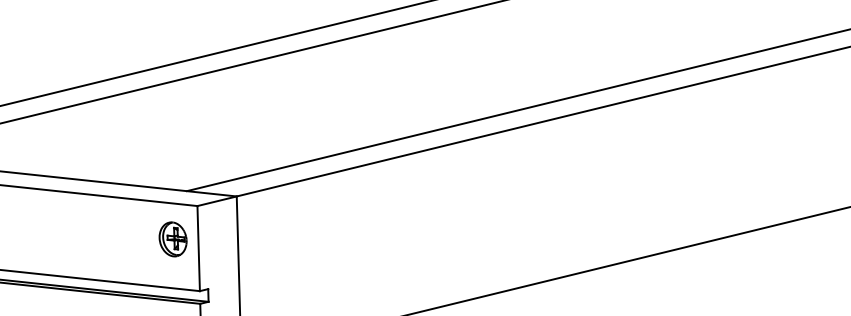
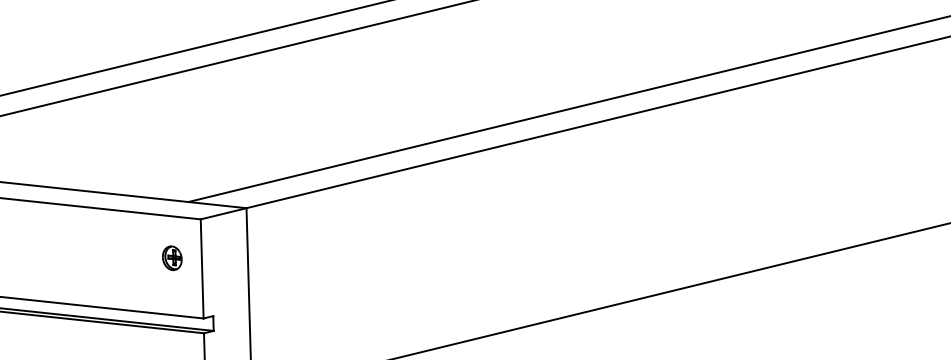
part: (172, 239) -> (171, 258), size x0.6

